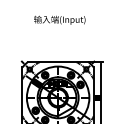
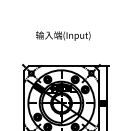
text: (59, 19) -> (62, 35), moved

